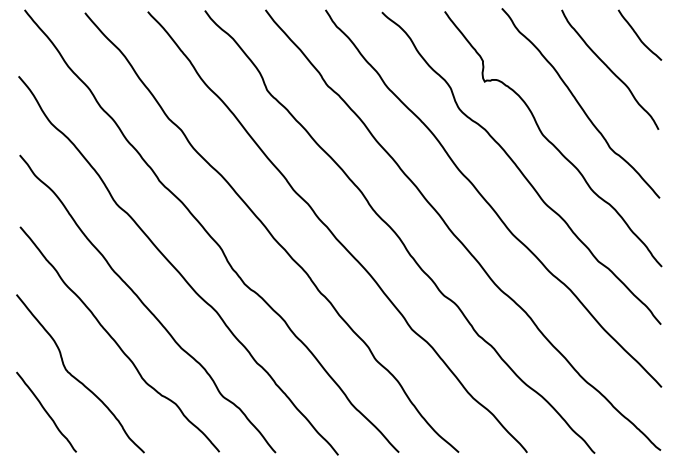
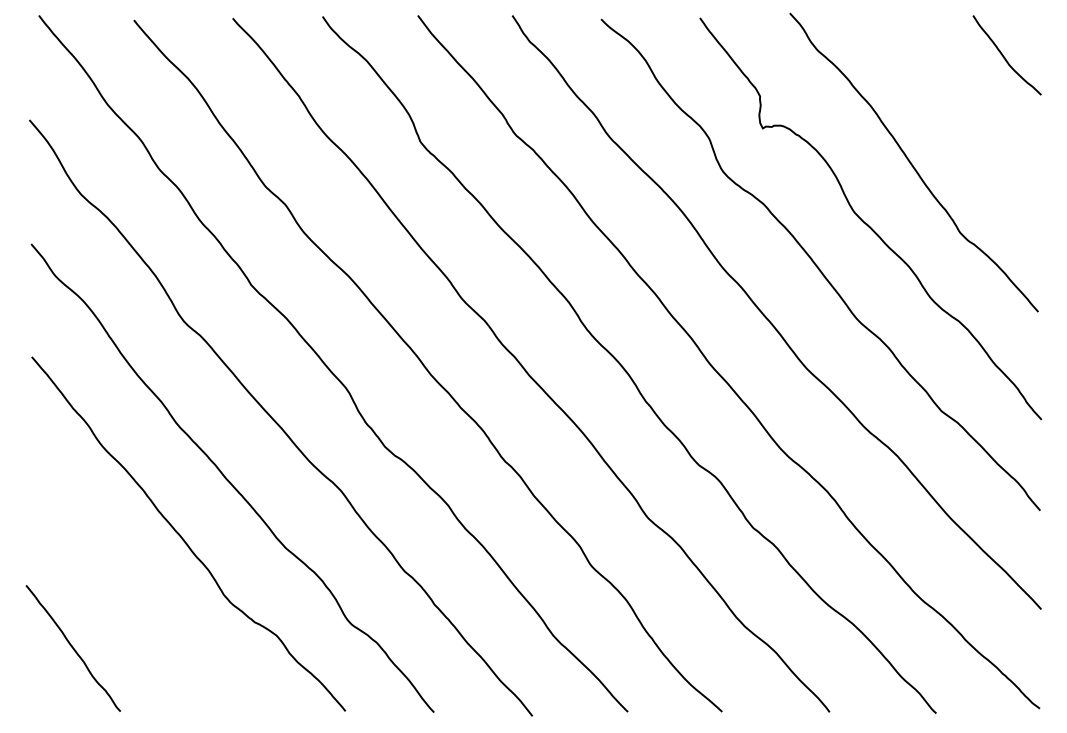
curve: (610, 69) -> (960, 109), removed
curve: (77, 378) -> (122, 595), removed

